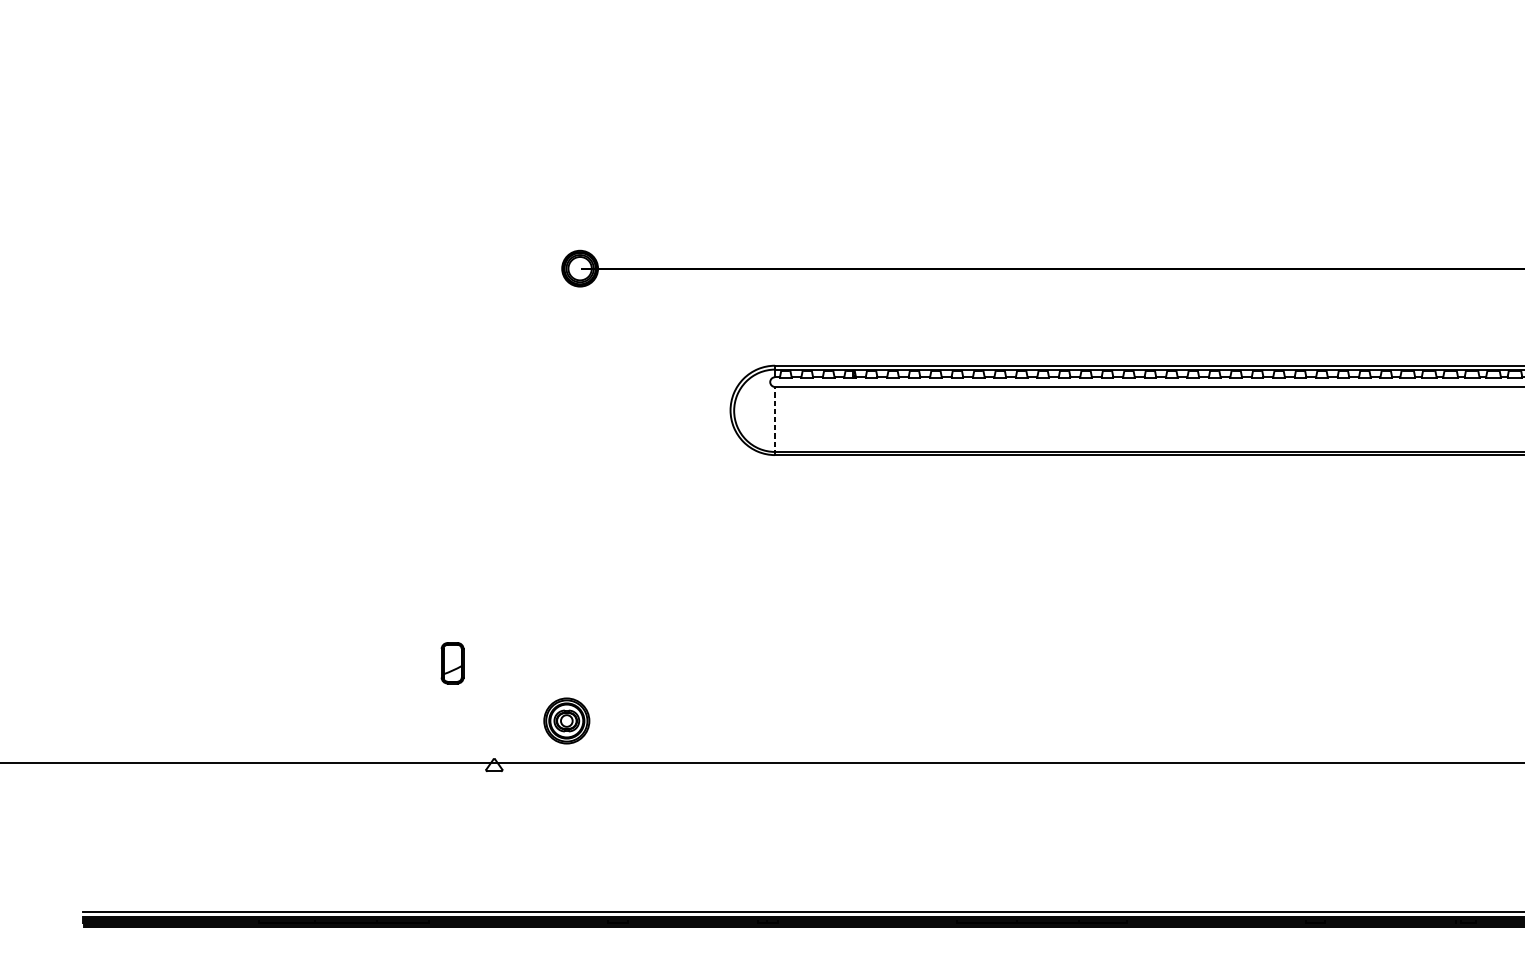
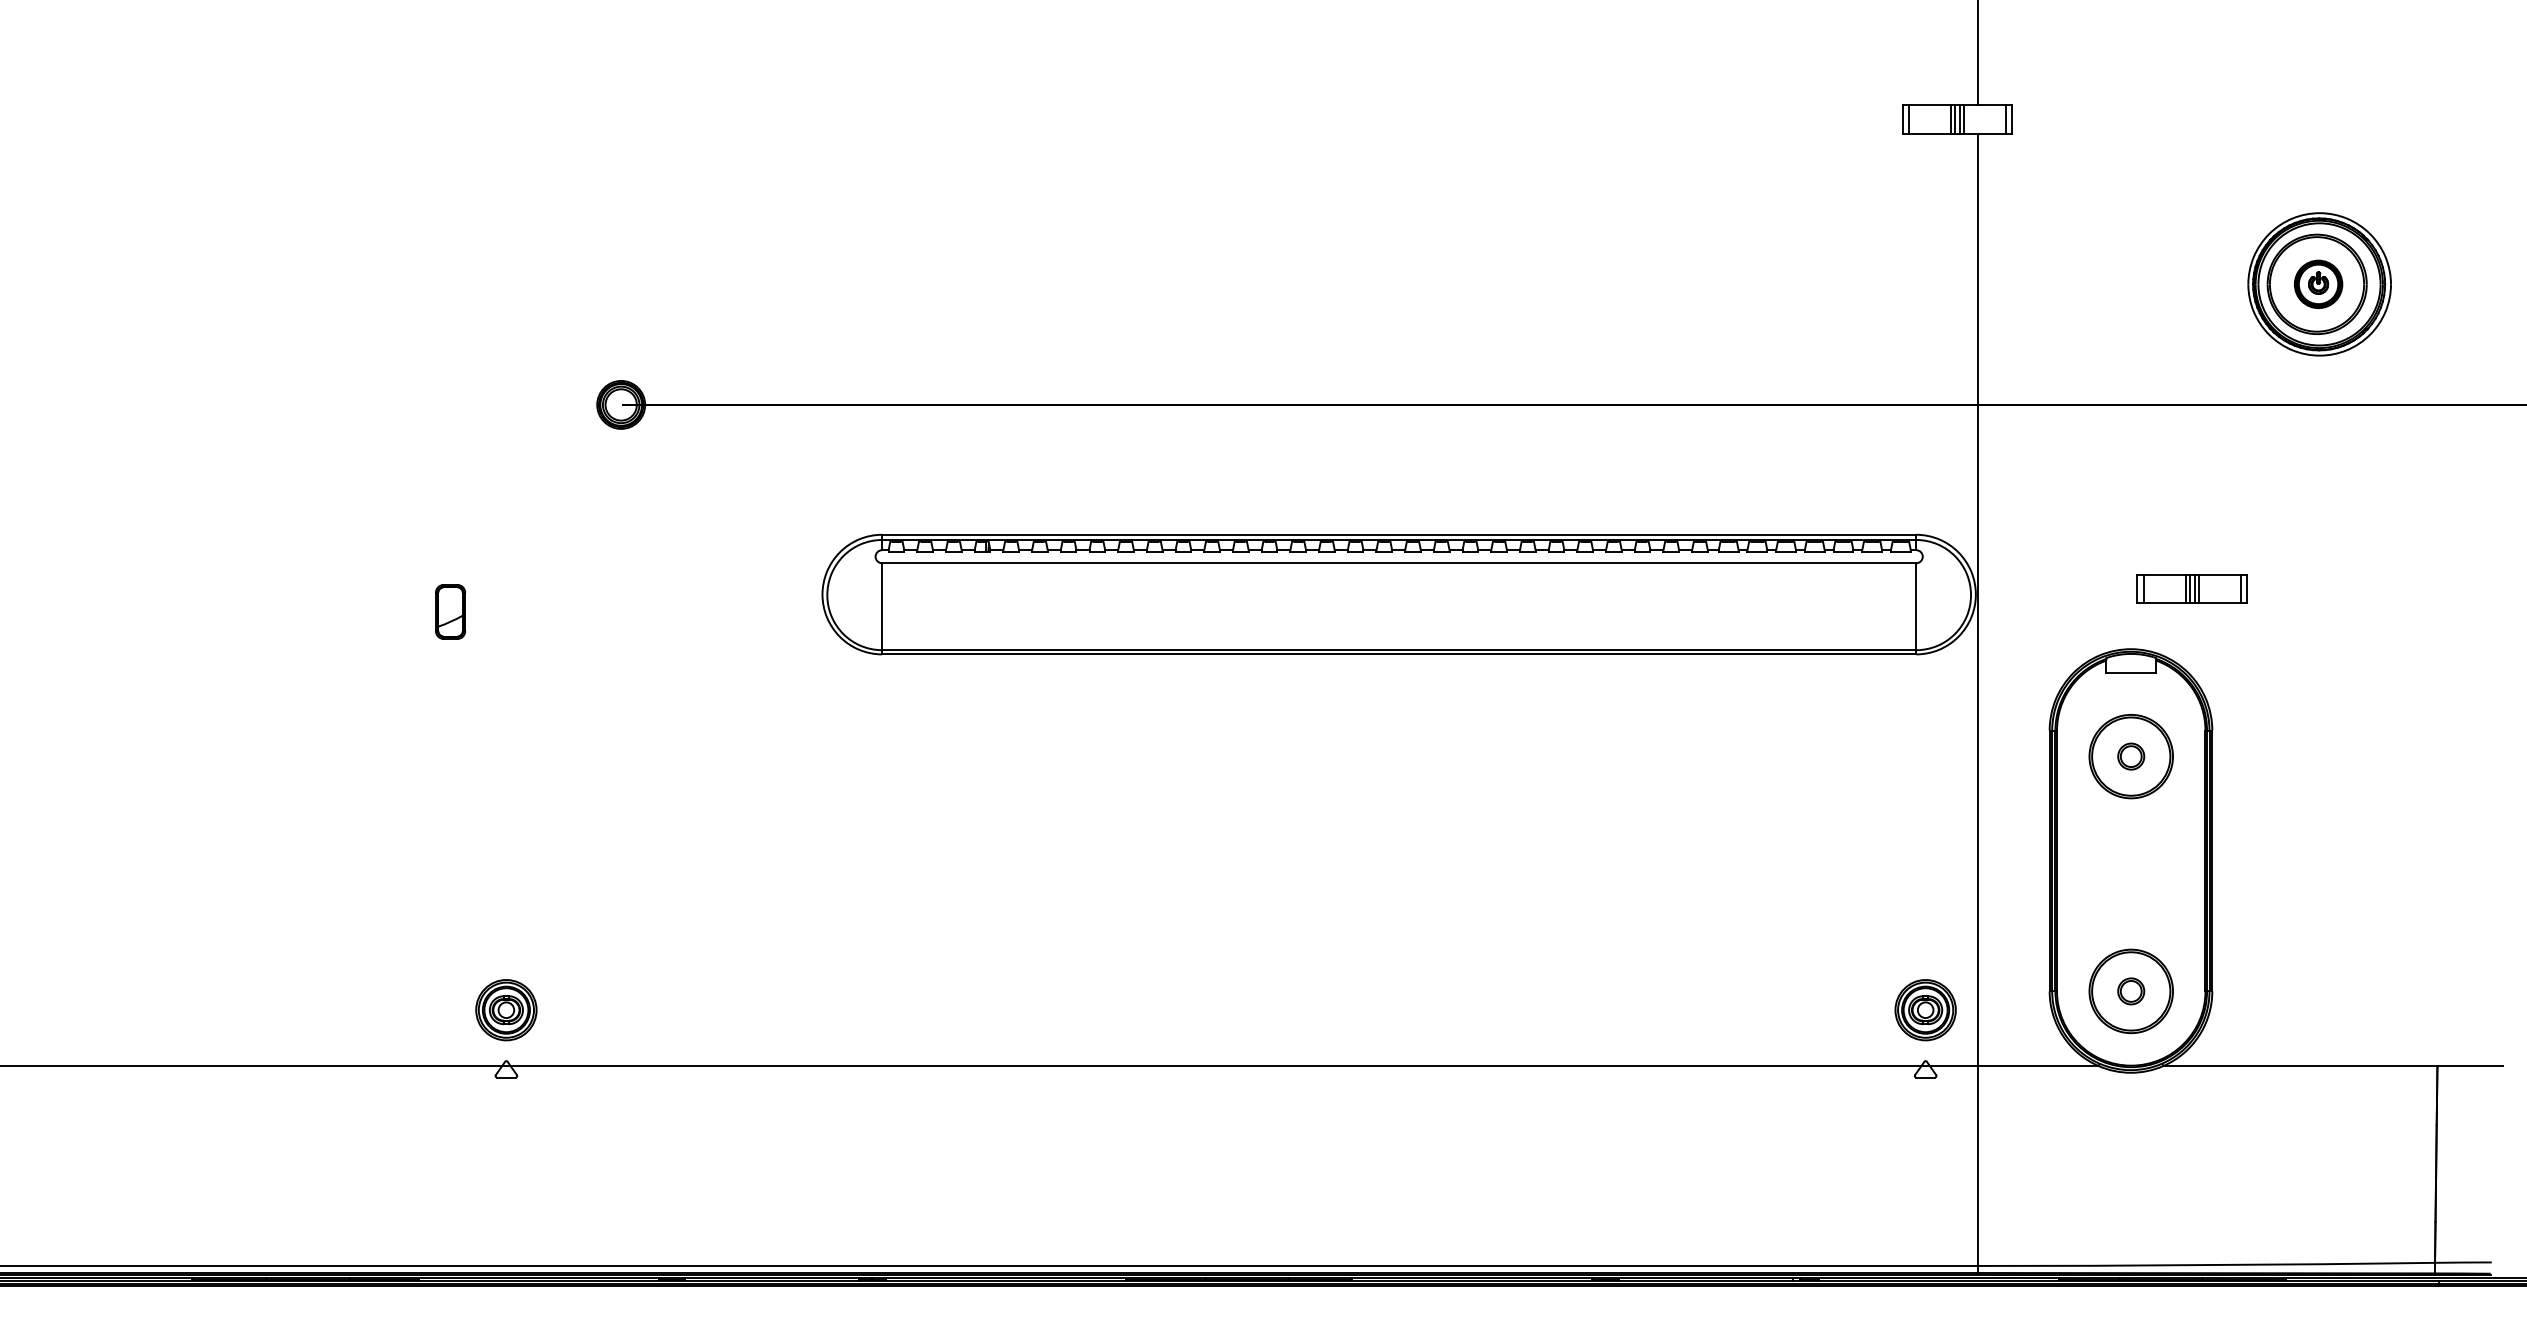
line: (775, 420) -> (882, 608), dashed -> solid
part: (452, 662) -> (450, 611), moved
part: (566, 721) -> (506, 1010), moved

